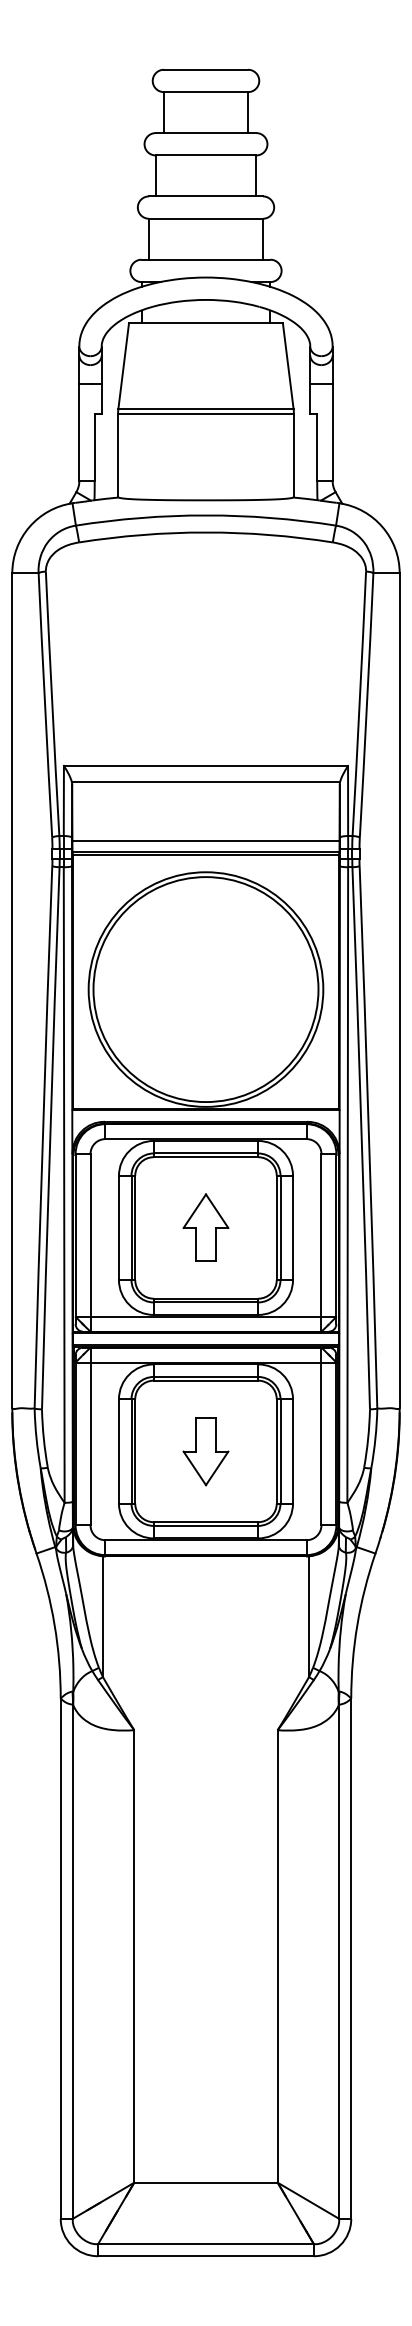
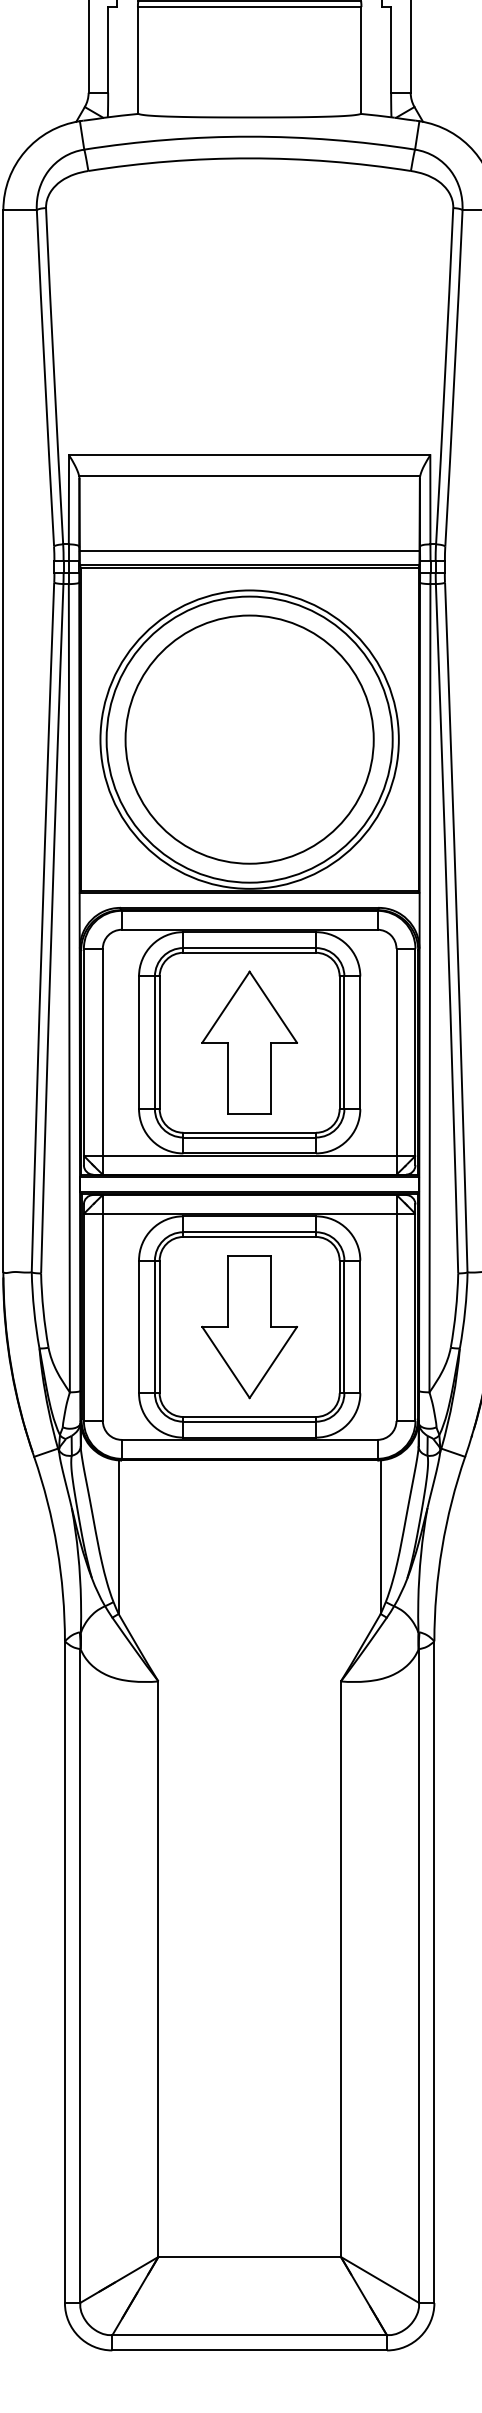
circle: (205, 989) -> (249, 739), added
part: (205, 1227) -> (249, 1042), size x1.67
part: (205, 1451) -> (249, 1327), size x1.67

